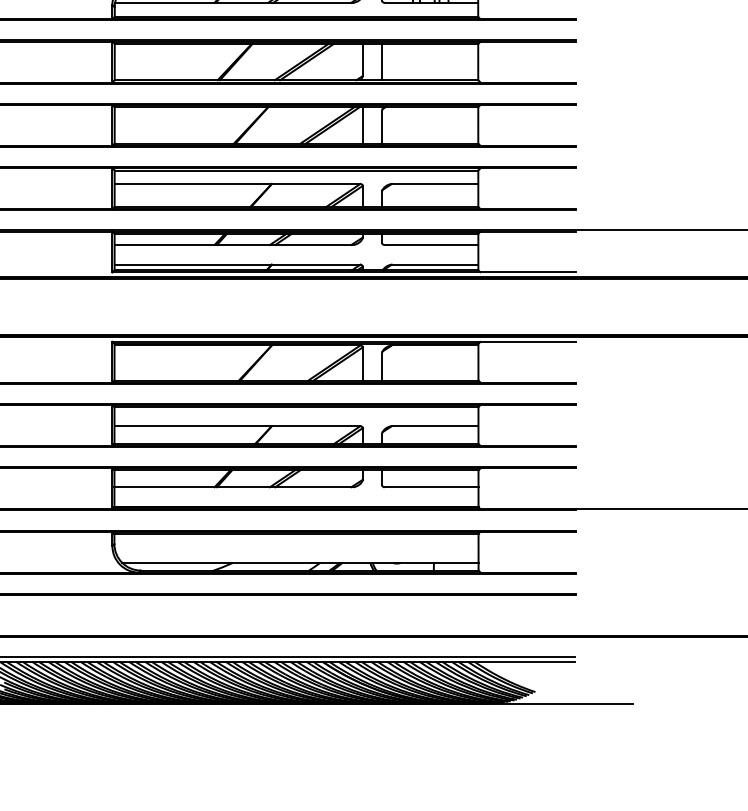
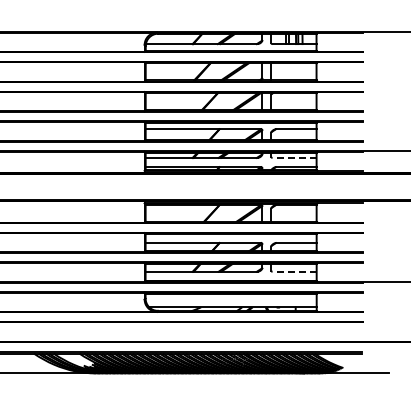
line: (431, 244) -> (294, 157), solid -> dashed
line: (431, 486) -> (294, 271), solid -> dashed

